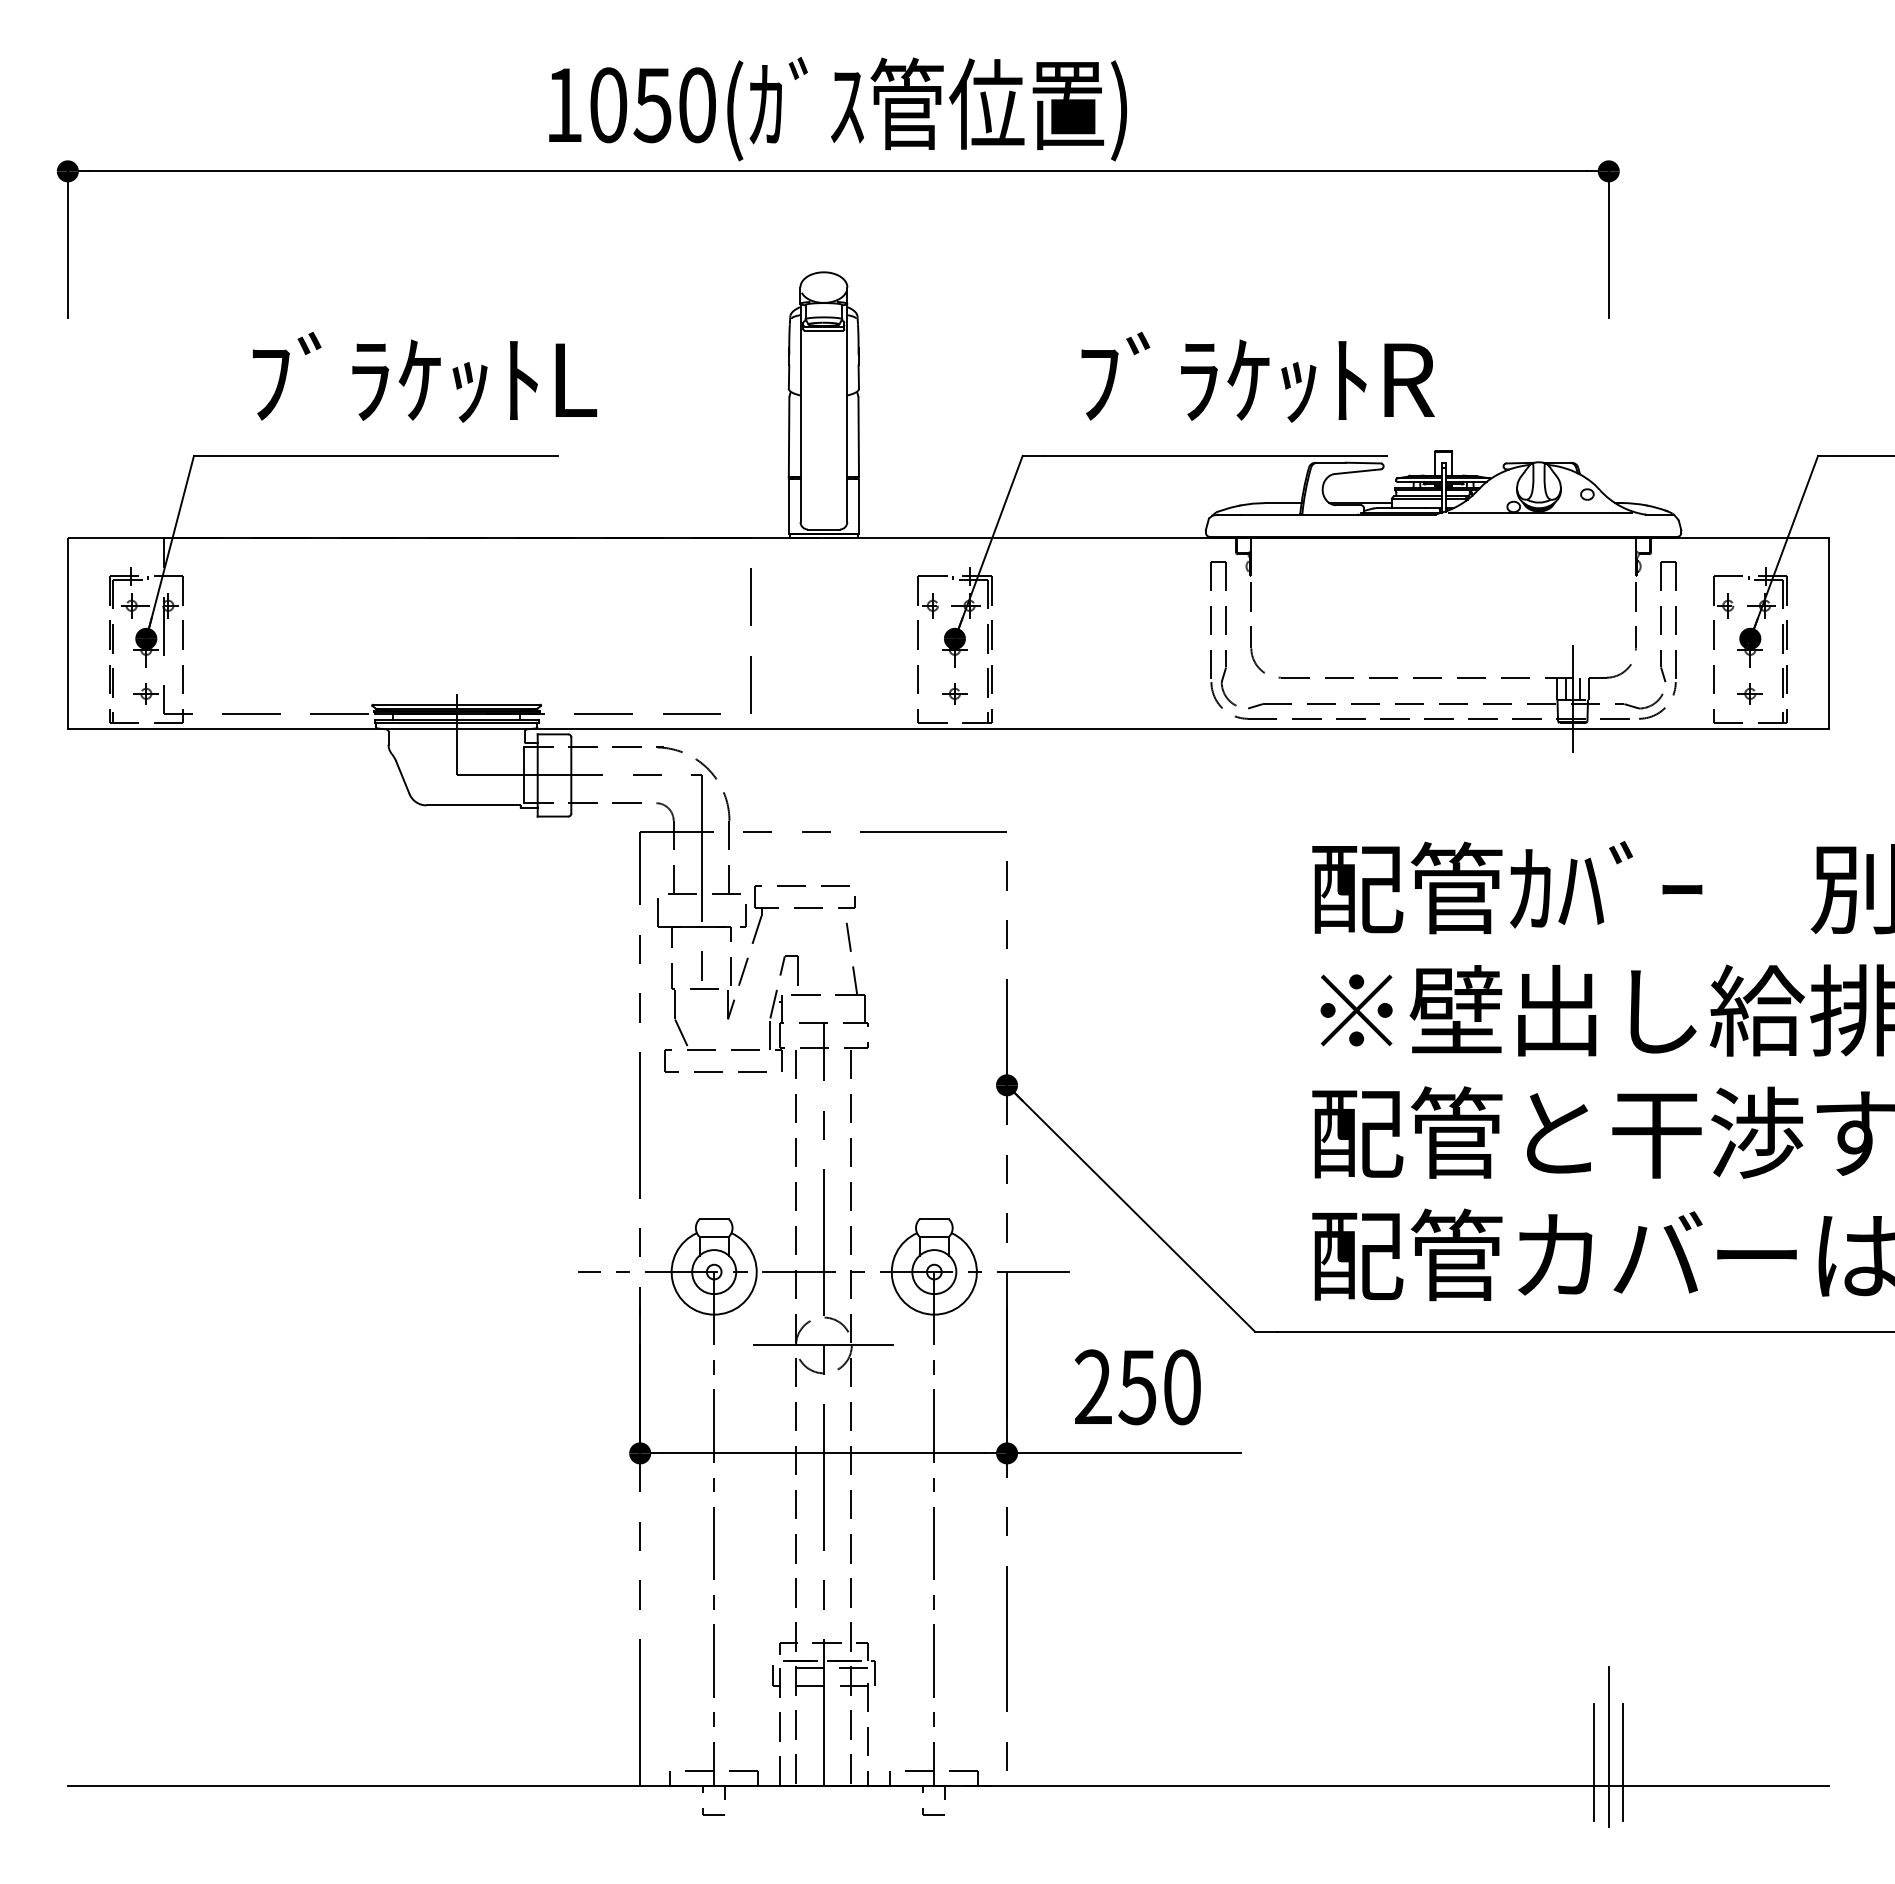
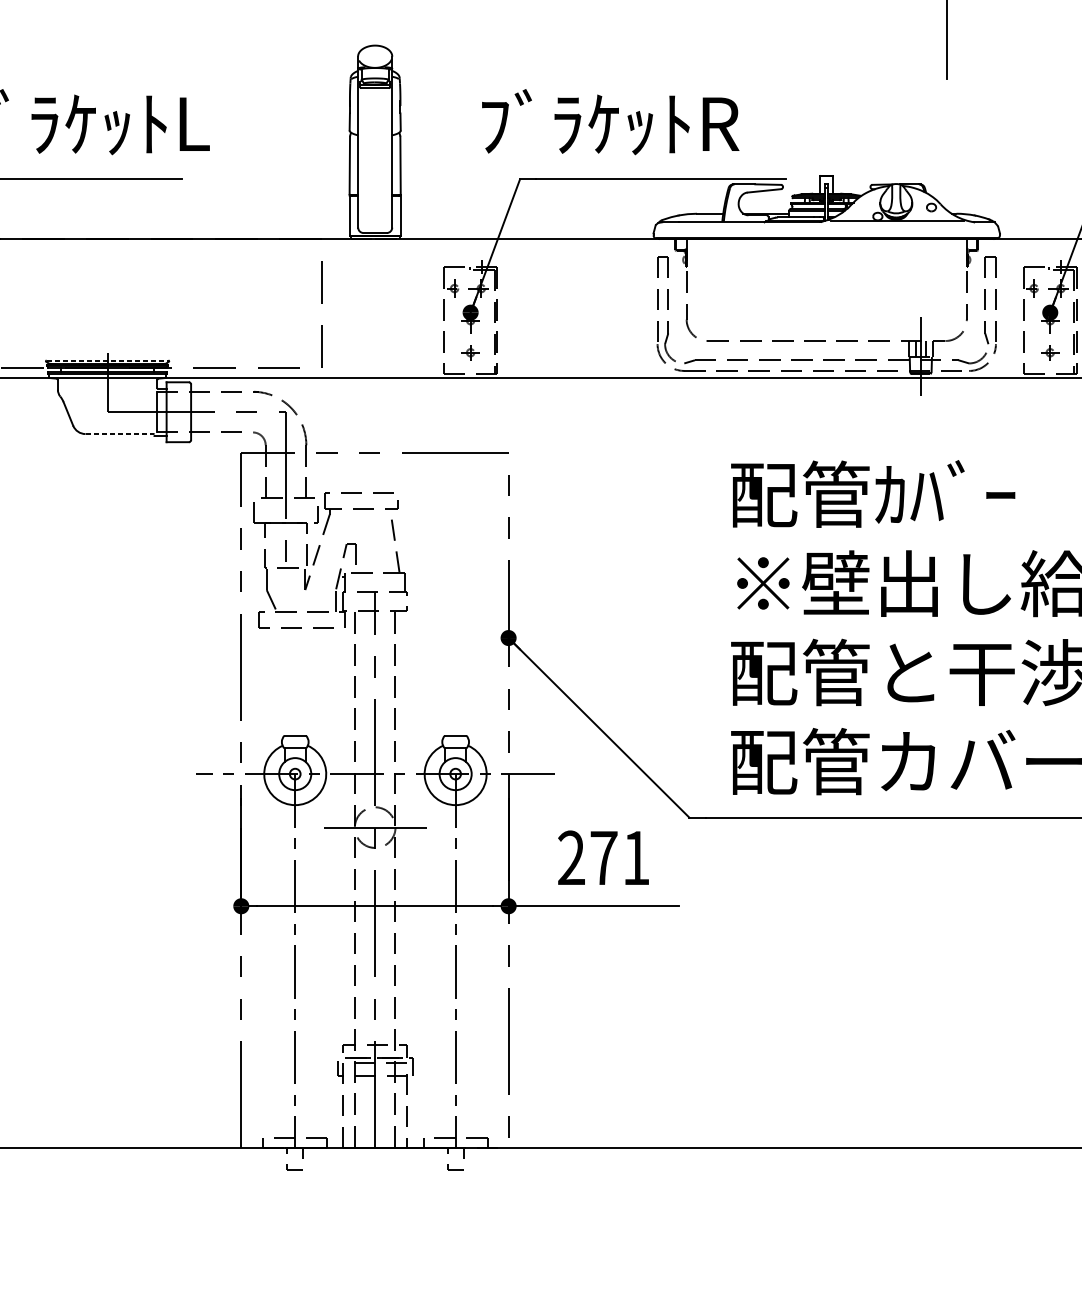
text: (1257, 377) -> (610, 122), moved
line: (456, 704) -> (107, 360), solid -> dashed
line: (473, 805) -> (119, 434), solid -> dashed
text: (1159, 1387) -> (619, 858), 250 -> 271
line: (1608, 1747) -> (946, 1120), removed
line: (1594, 1762) -> (936, 1131), removed
line: (1623, 1762) -> (957, 1131), removed

